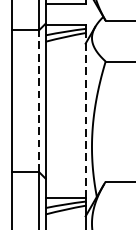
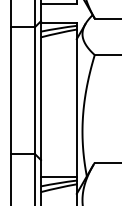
line: (39, 101) -> (35, 90), dashed -> solid
line: (85, 115) -> (76, 103), dashed -> solid

